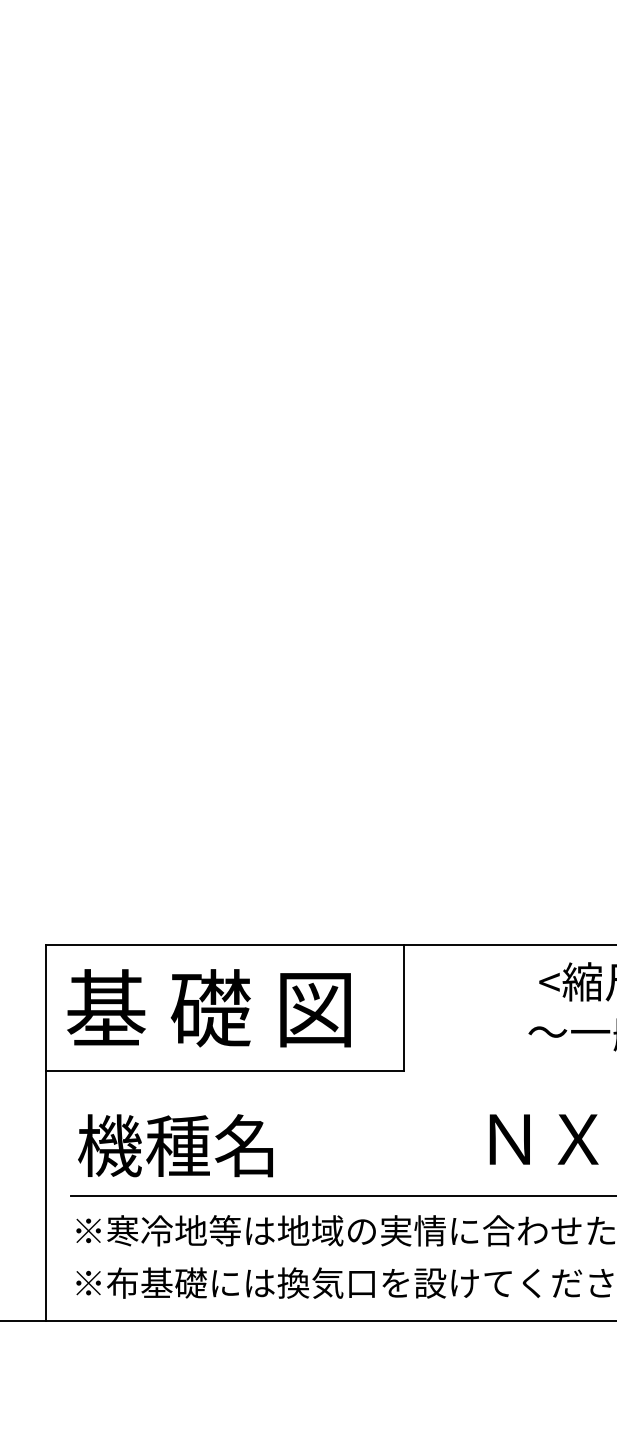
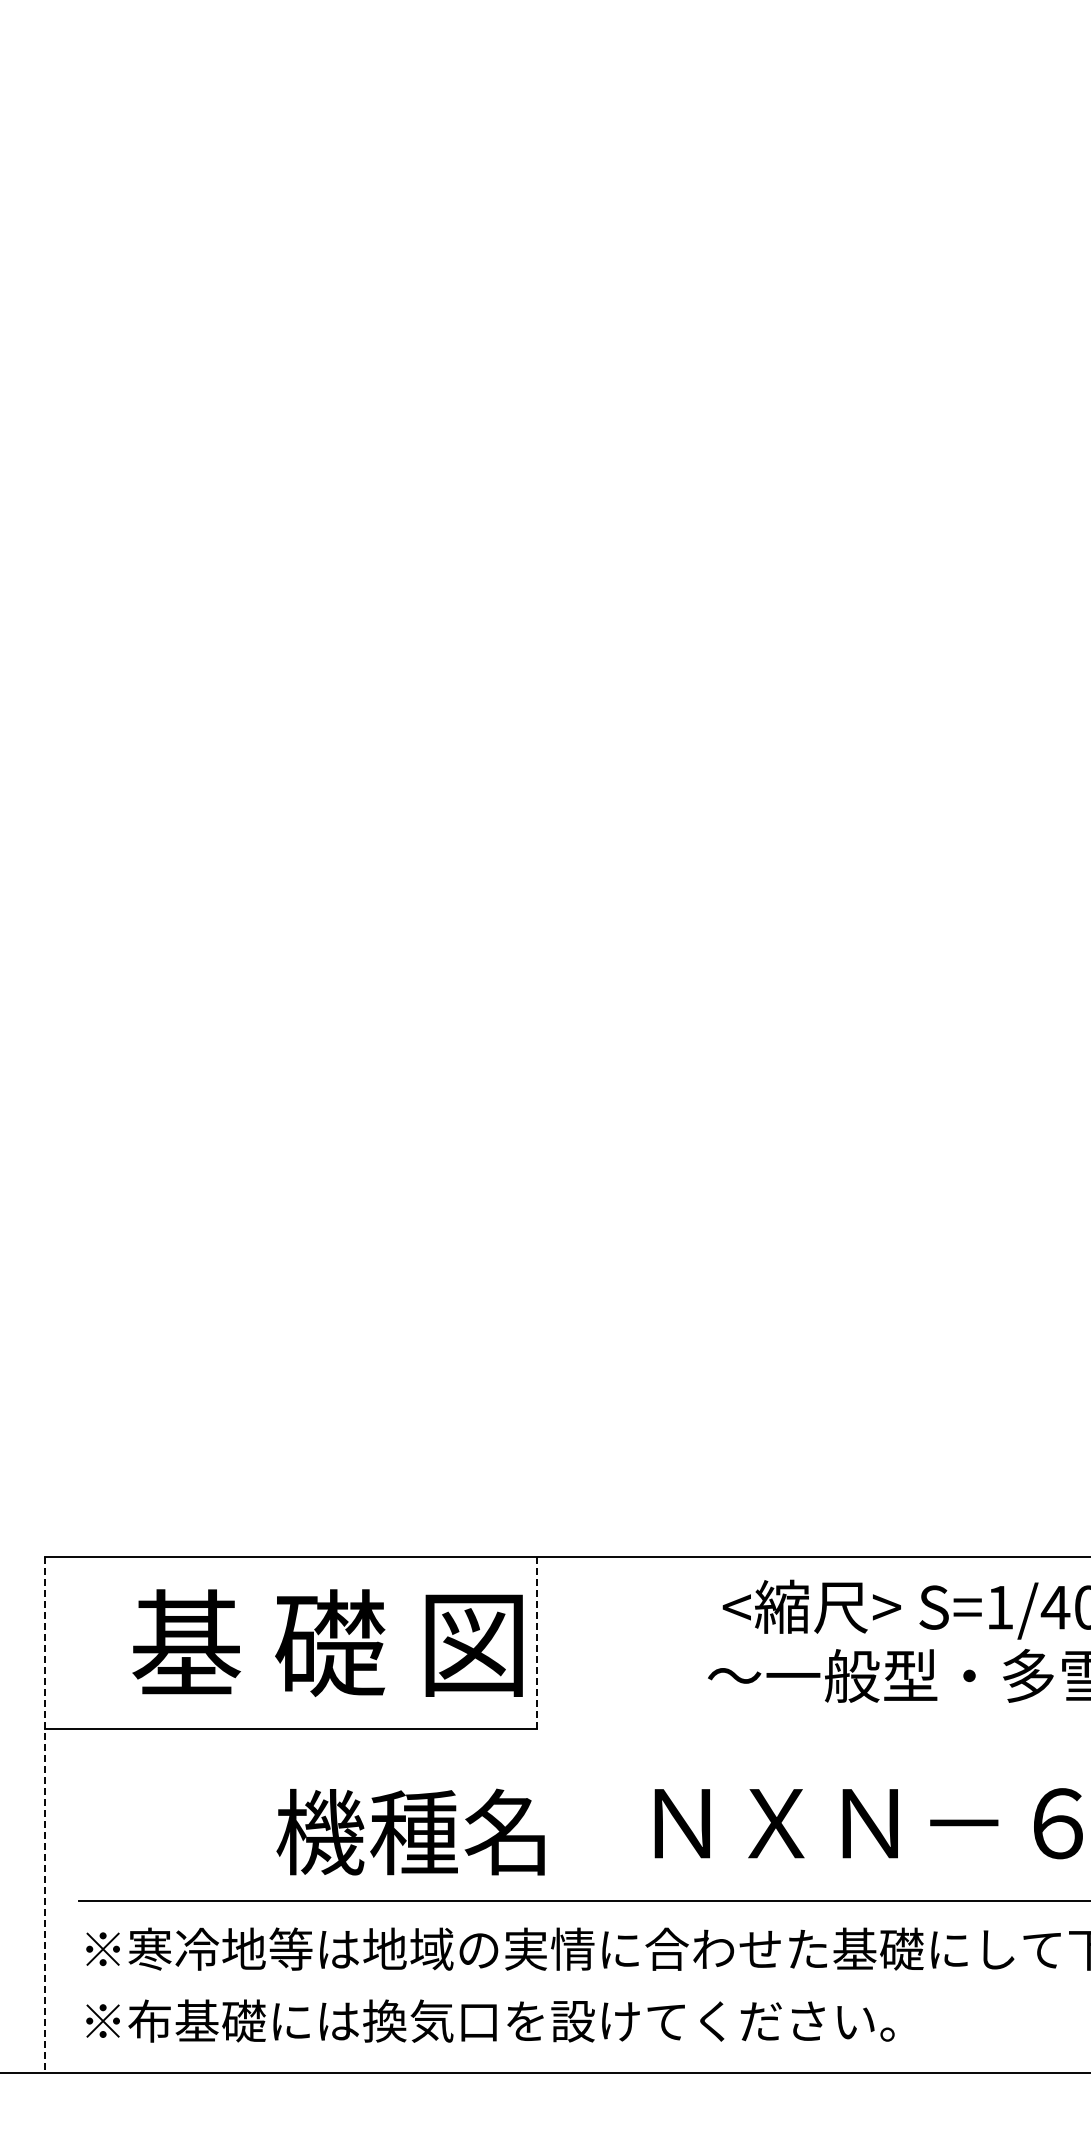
text: (208, 1008) -> (327, 1643), moved
line: (404, 1008) -> (537, 1643), solid -> dashed
line: (46, 1133) -> (44, 1815), solid -> dashed
text: (175, 1145) -> (410, 1831), moved

